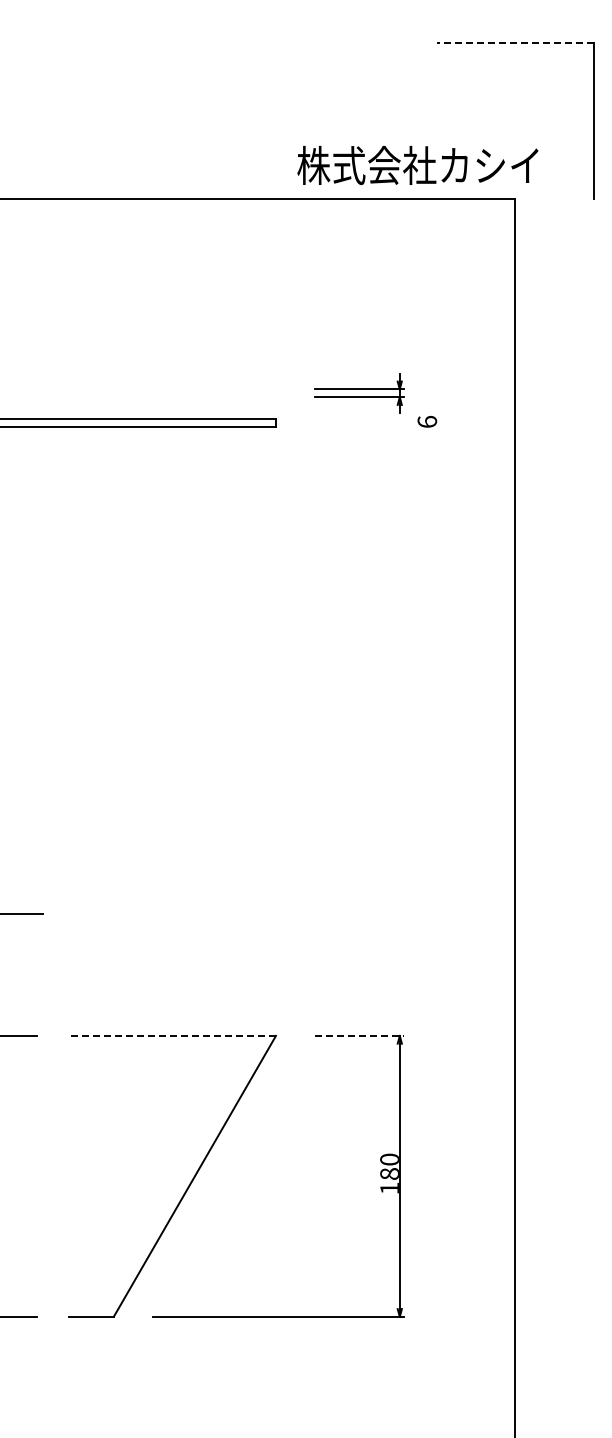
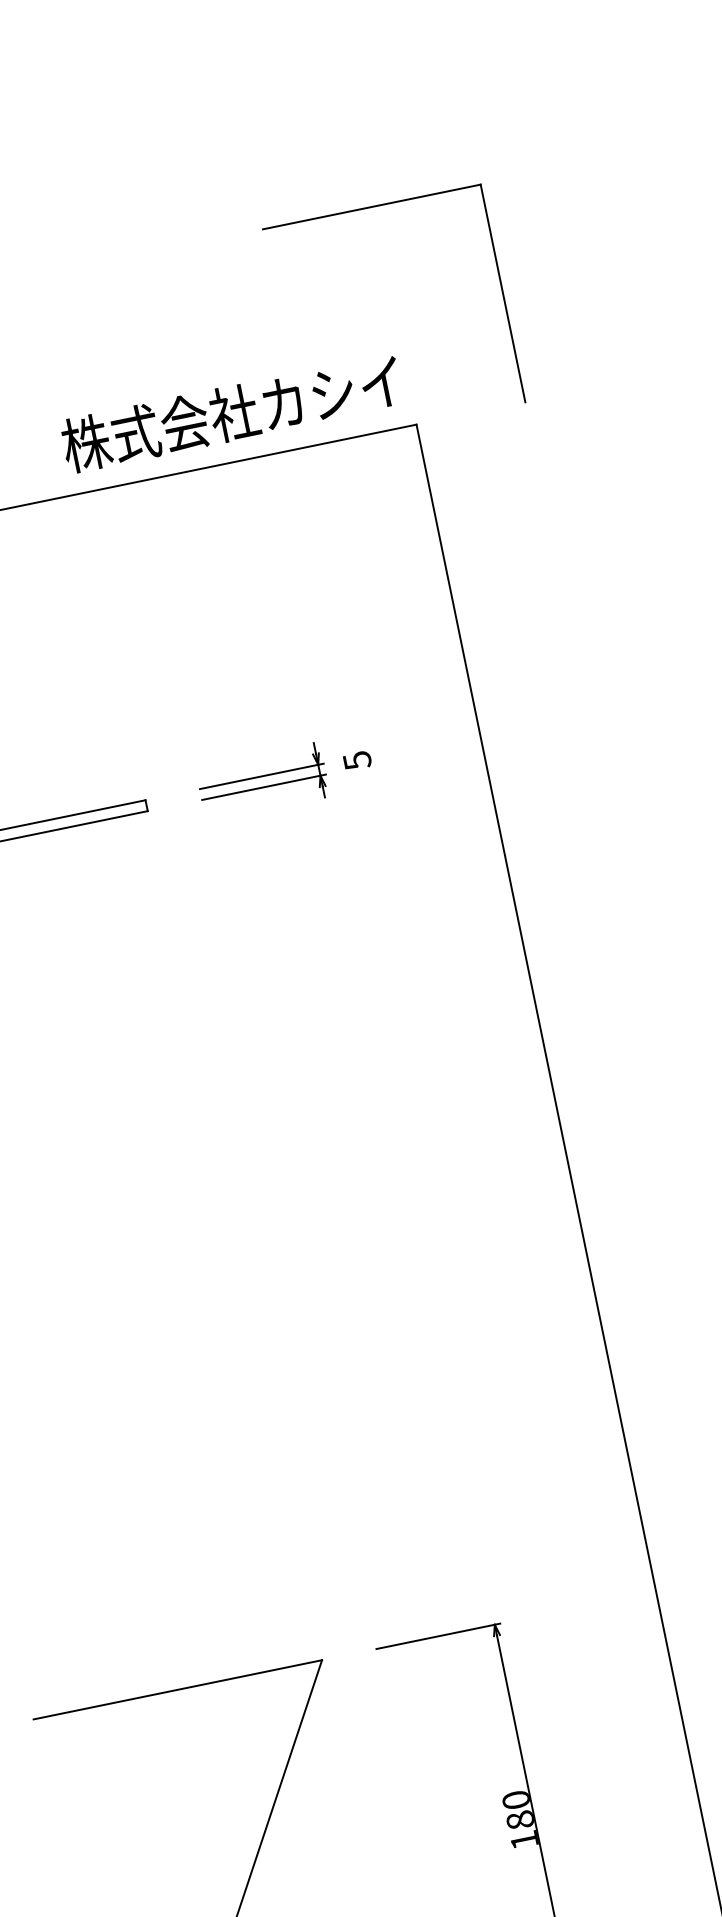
line: (514, 43) -> (370, 207), dashed -> solid
text: (417, 164) -> (230, 412), moved
part: (359, 393) -> (263, 782), moved
text: (427, 422) -> (357, 761), 6 -> 5
line: (172, 1035) -> (177, 1689), dashed -> solid
line: (359, 1035) -> (438, 1635), dashed -> solid

